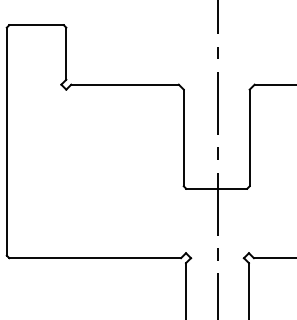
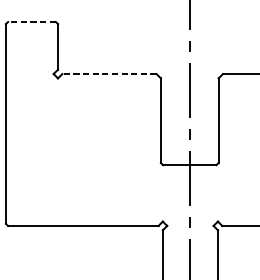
line: (36, 25) -> (31, 22), solid -> dashed
line: (125, 84) -> (109, 73), solid -> dashed

